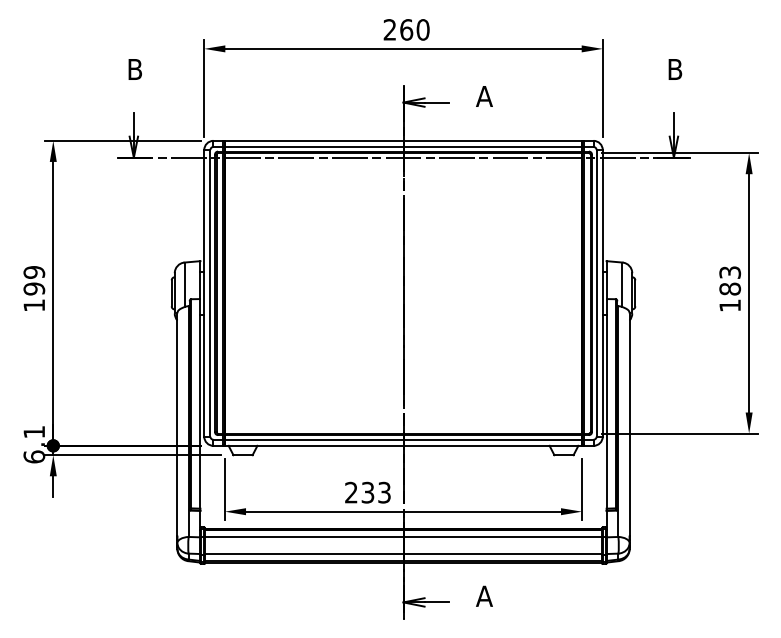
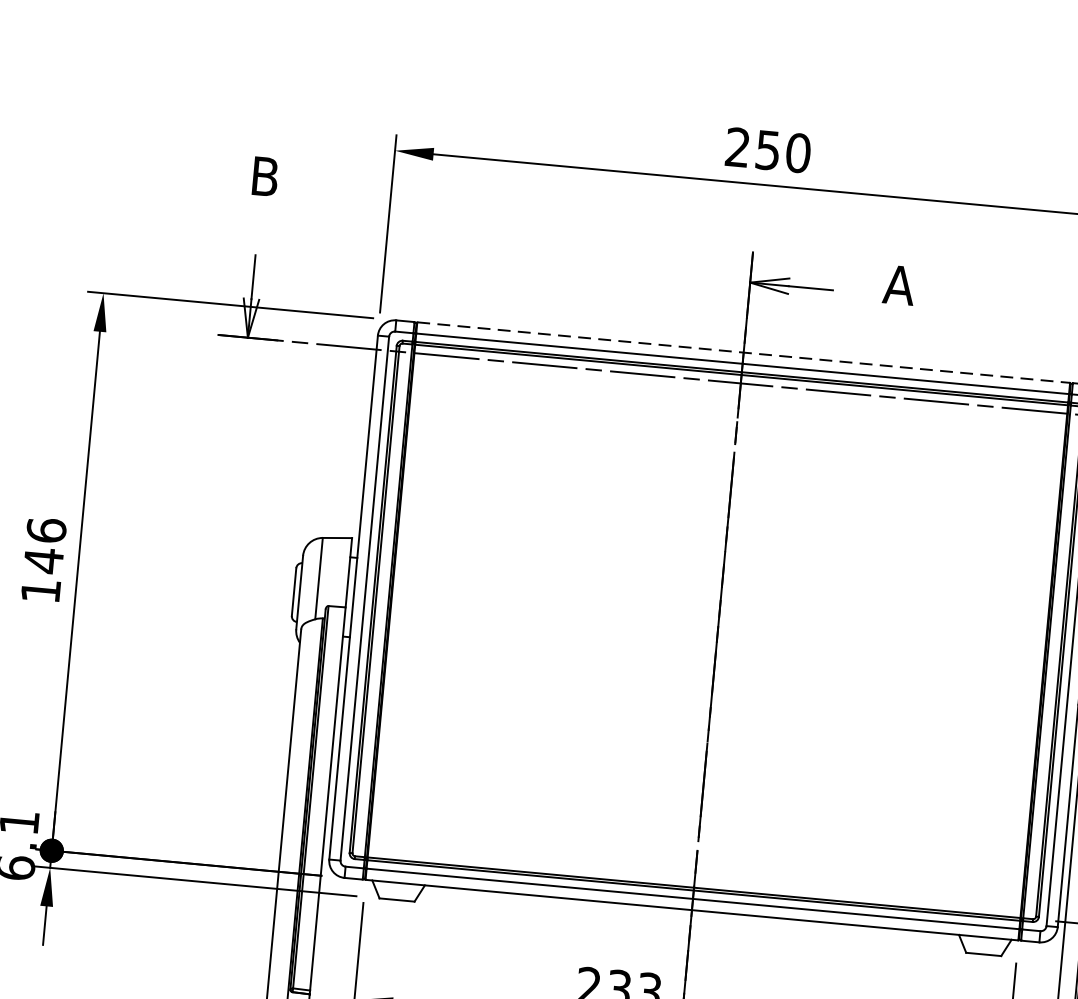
text: (406, 29) -> (768, 149), 260 -> 250
line: (403, 140) -> (743, 351), solid -> dashed
text: (34, 280) -> (45, 545), 199 -> 146

